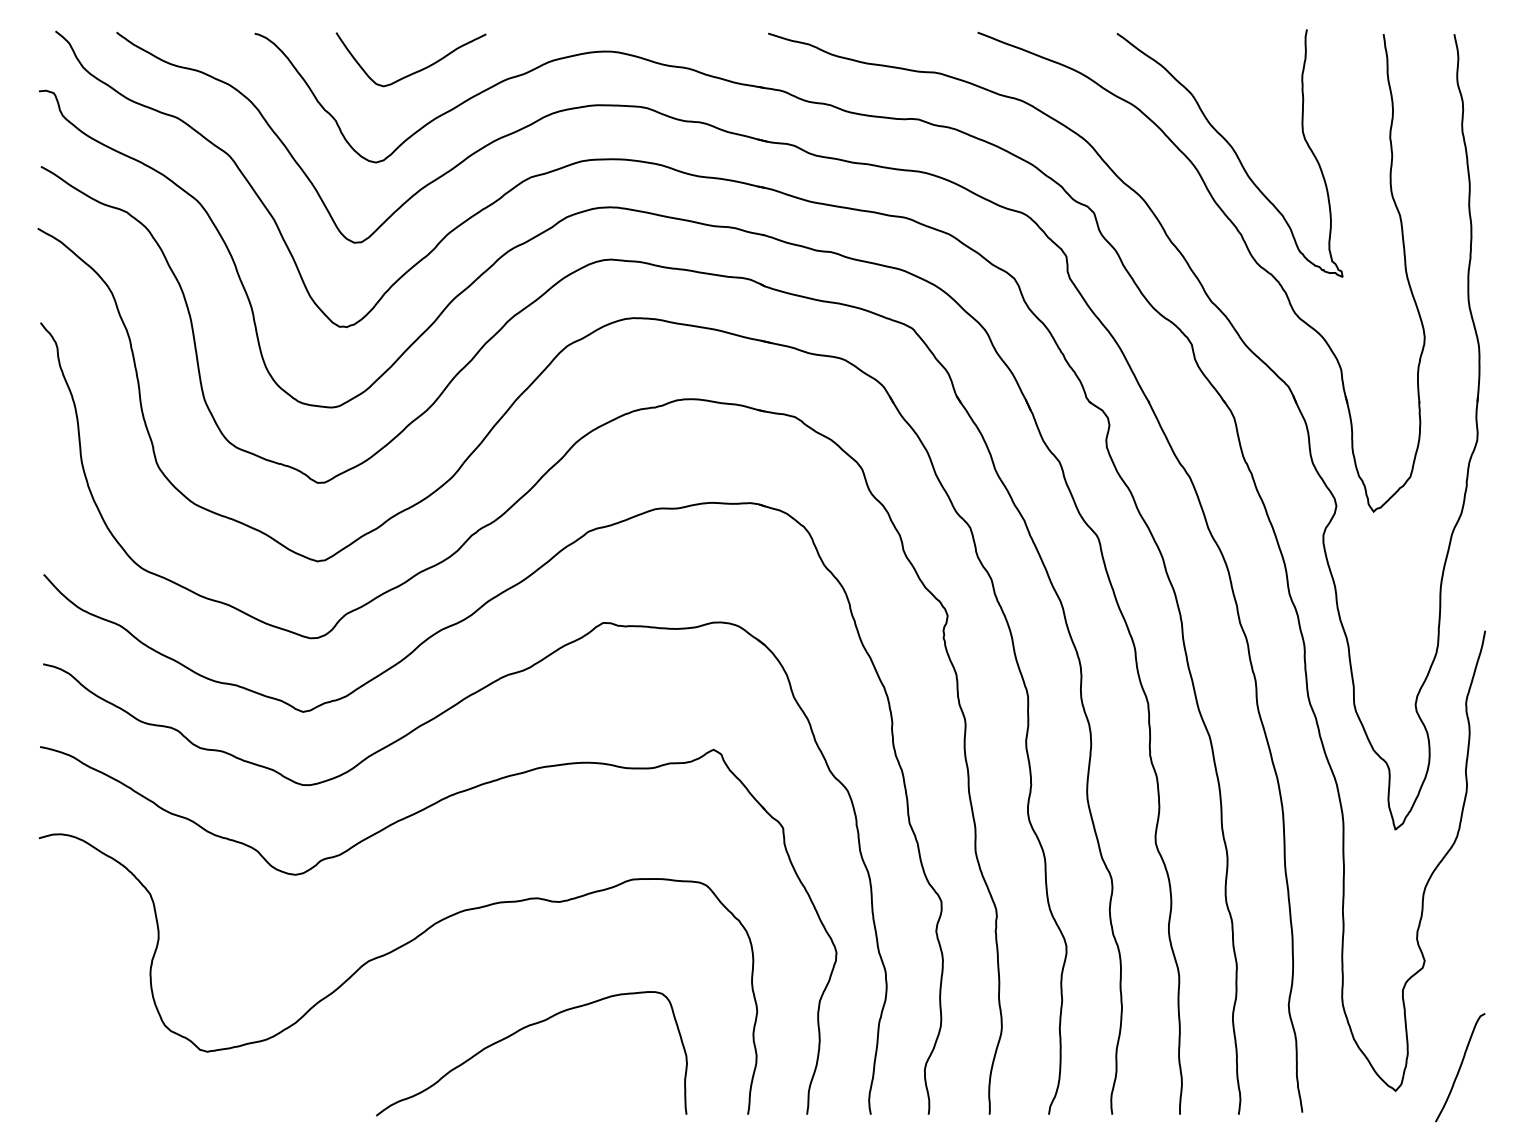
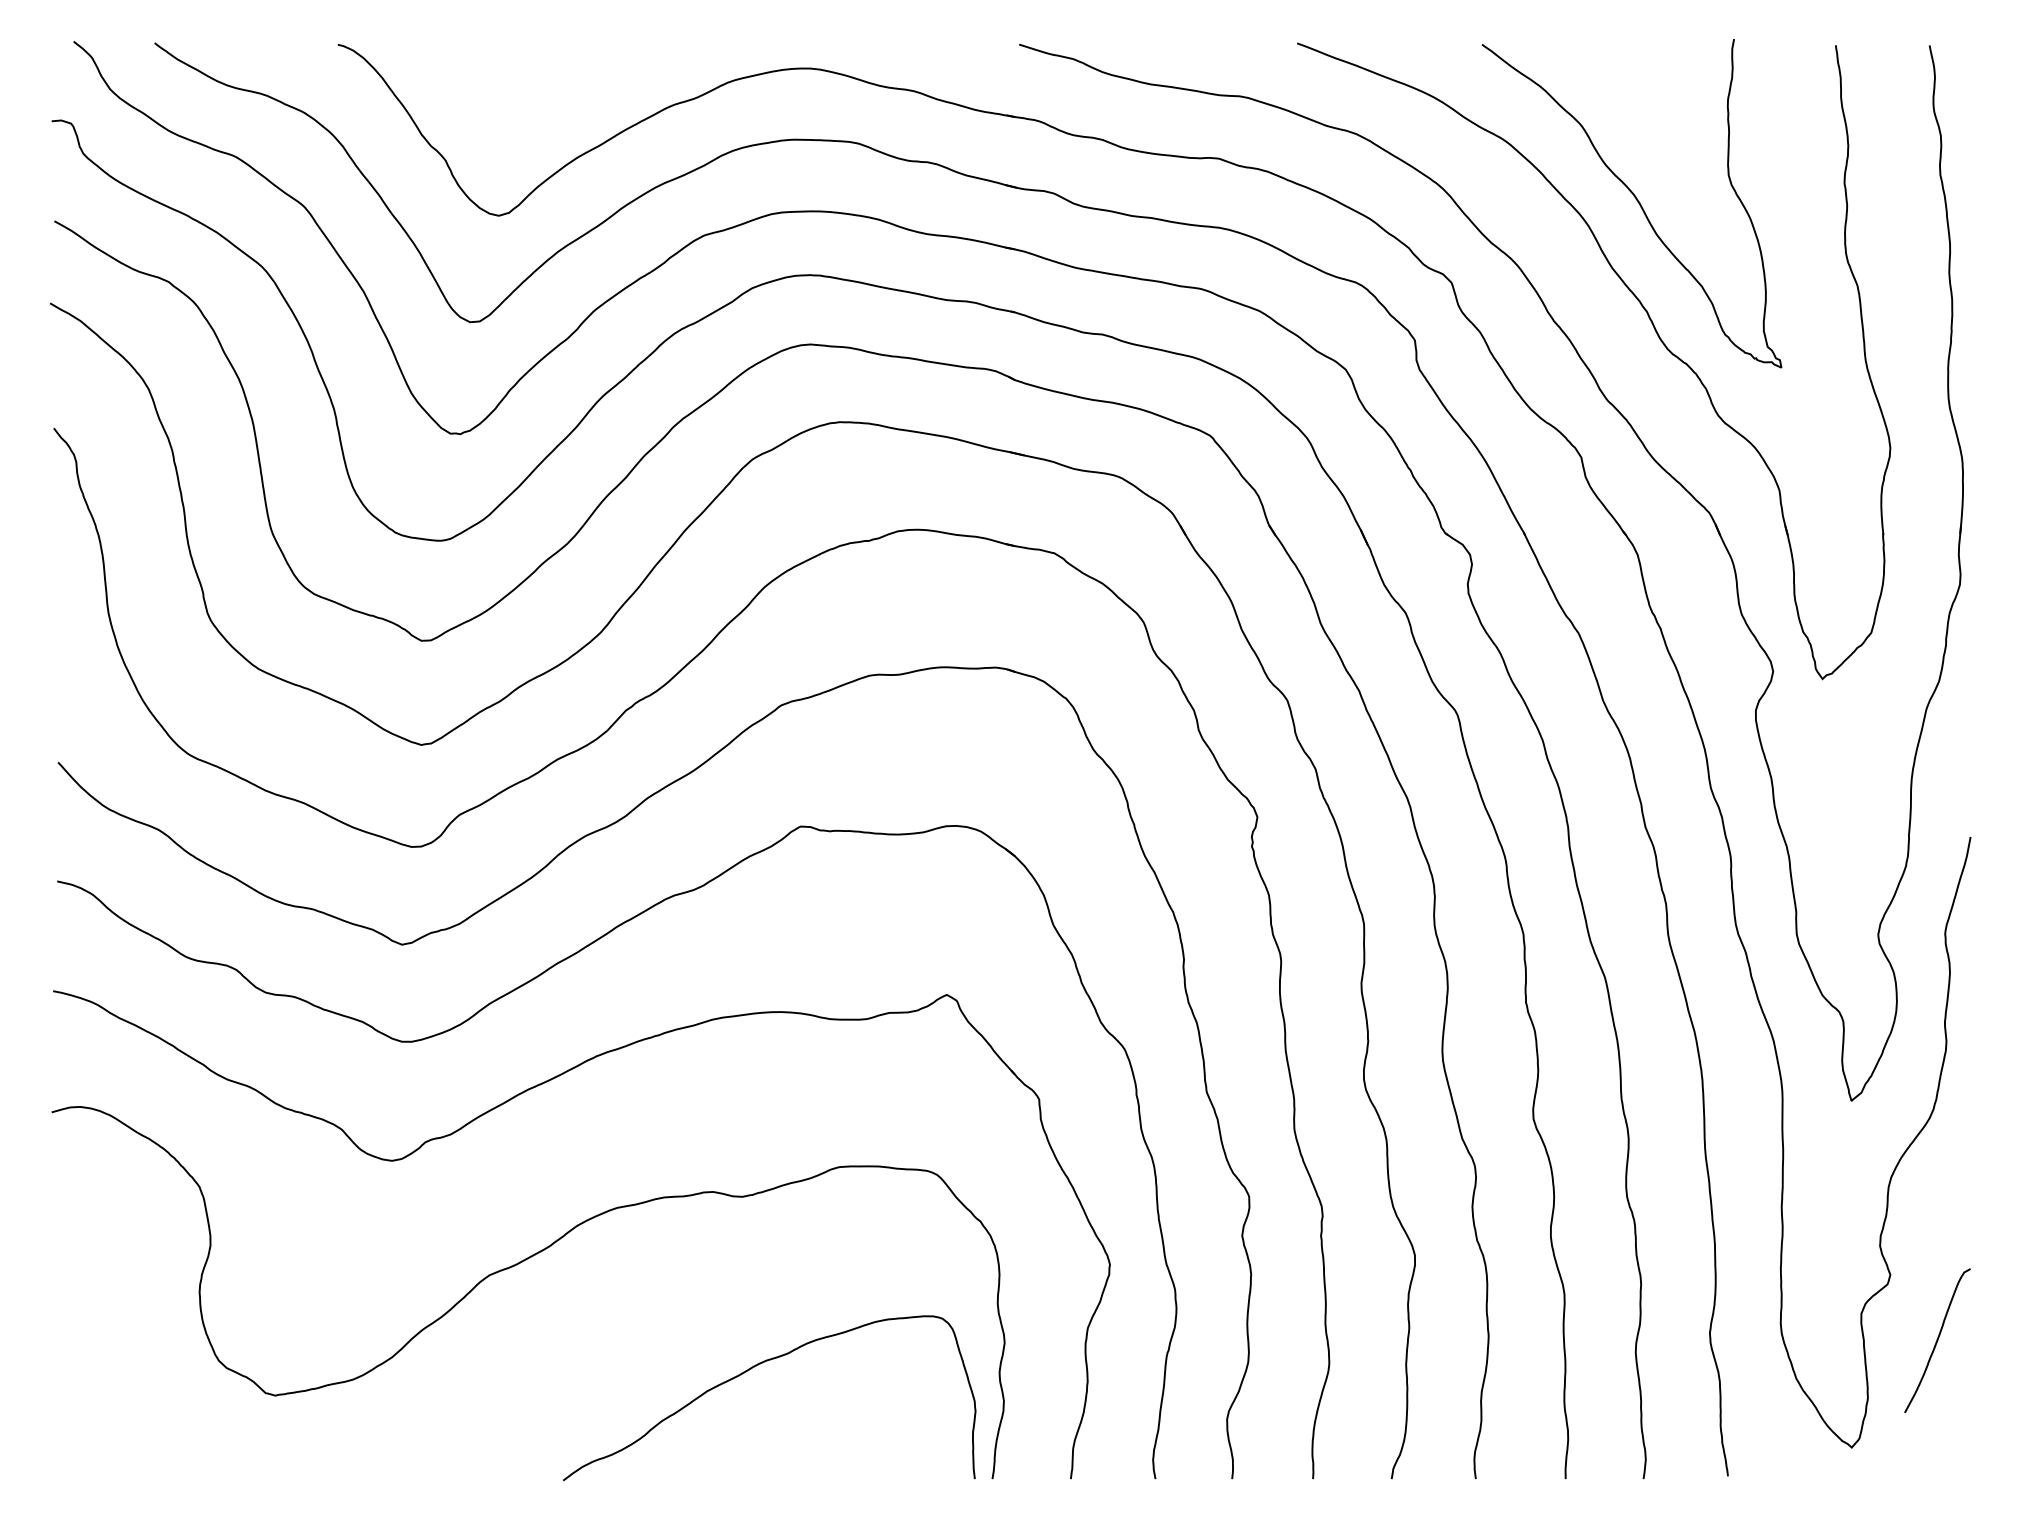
curve: (414, 71) -> (550, 95), removed
curve: (518, 1032) -> (751, 1369), moved
curve: (1460, 1067) -> (1937, 1340), moved

